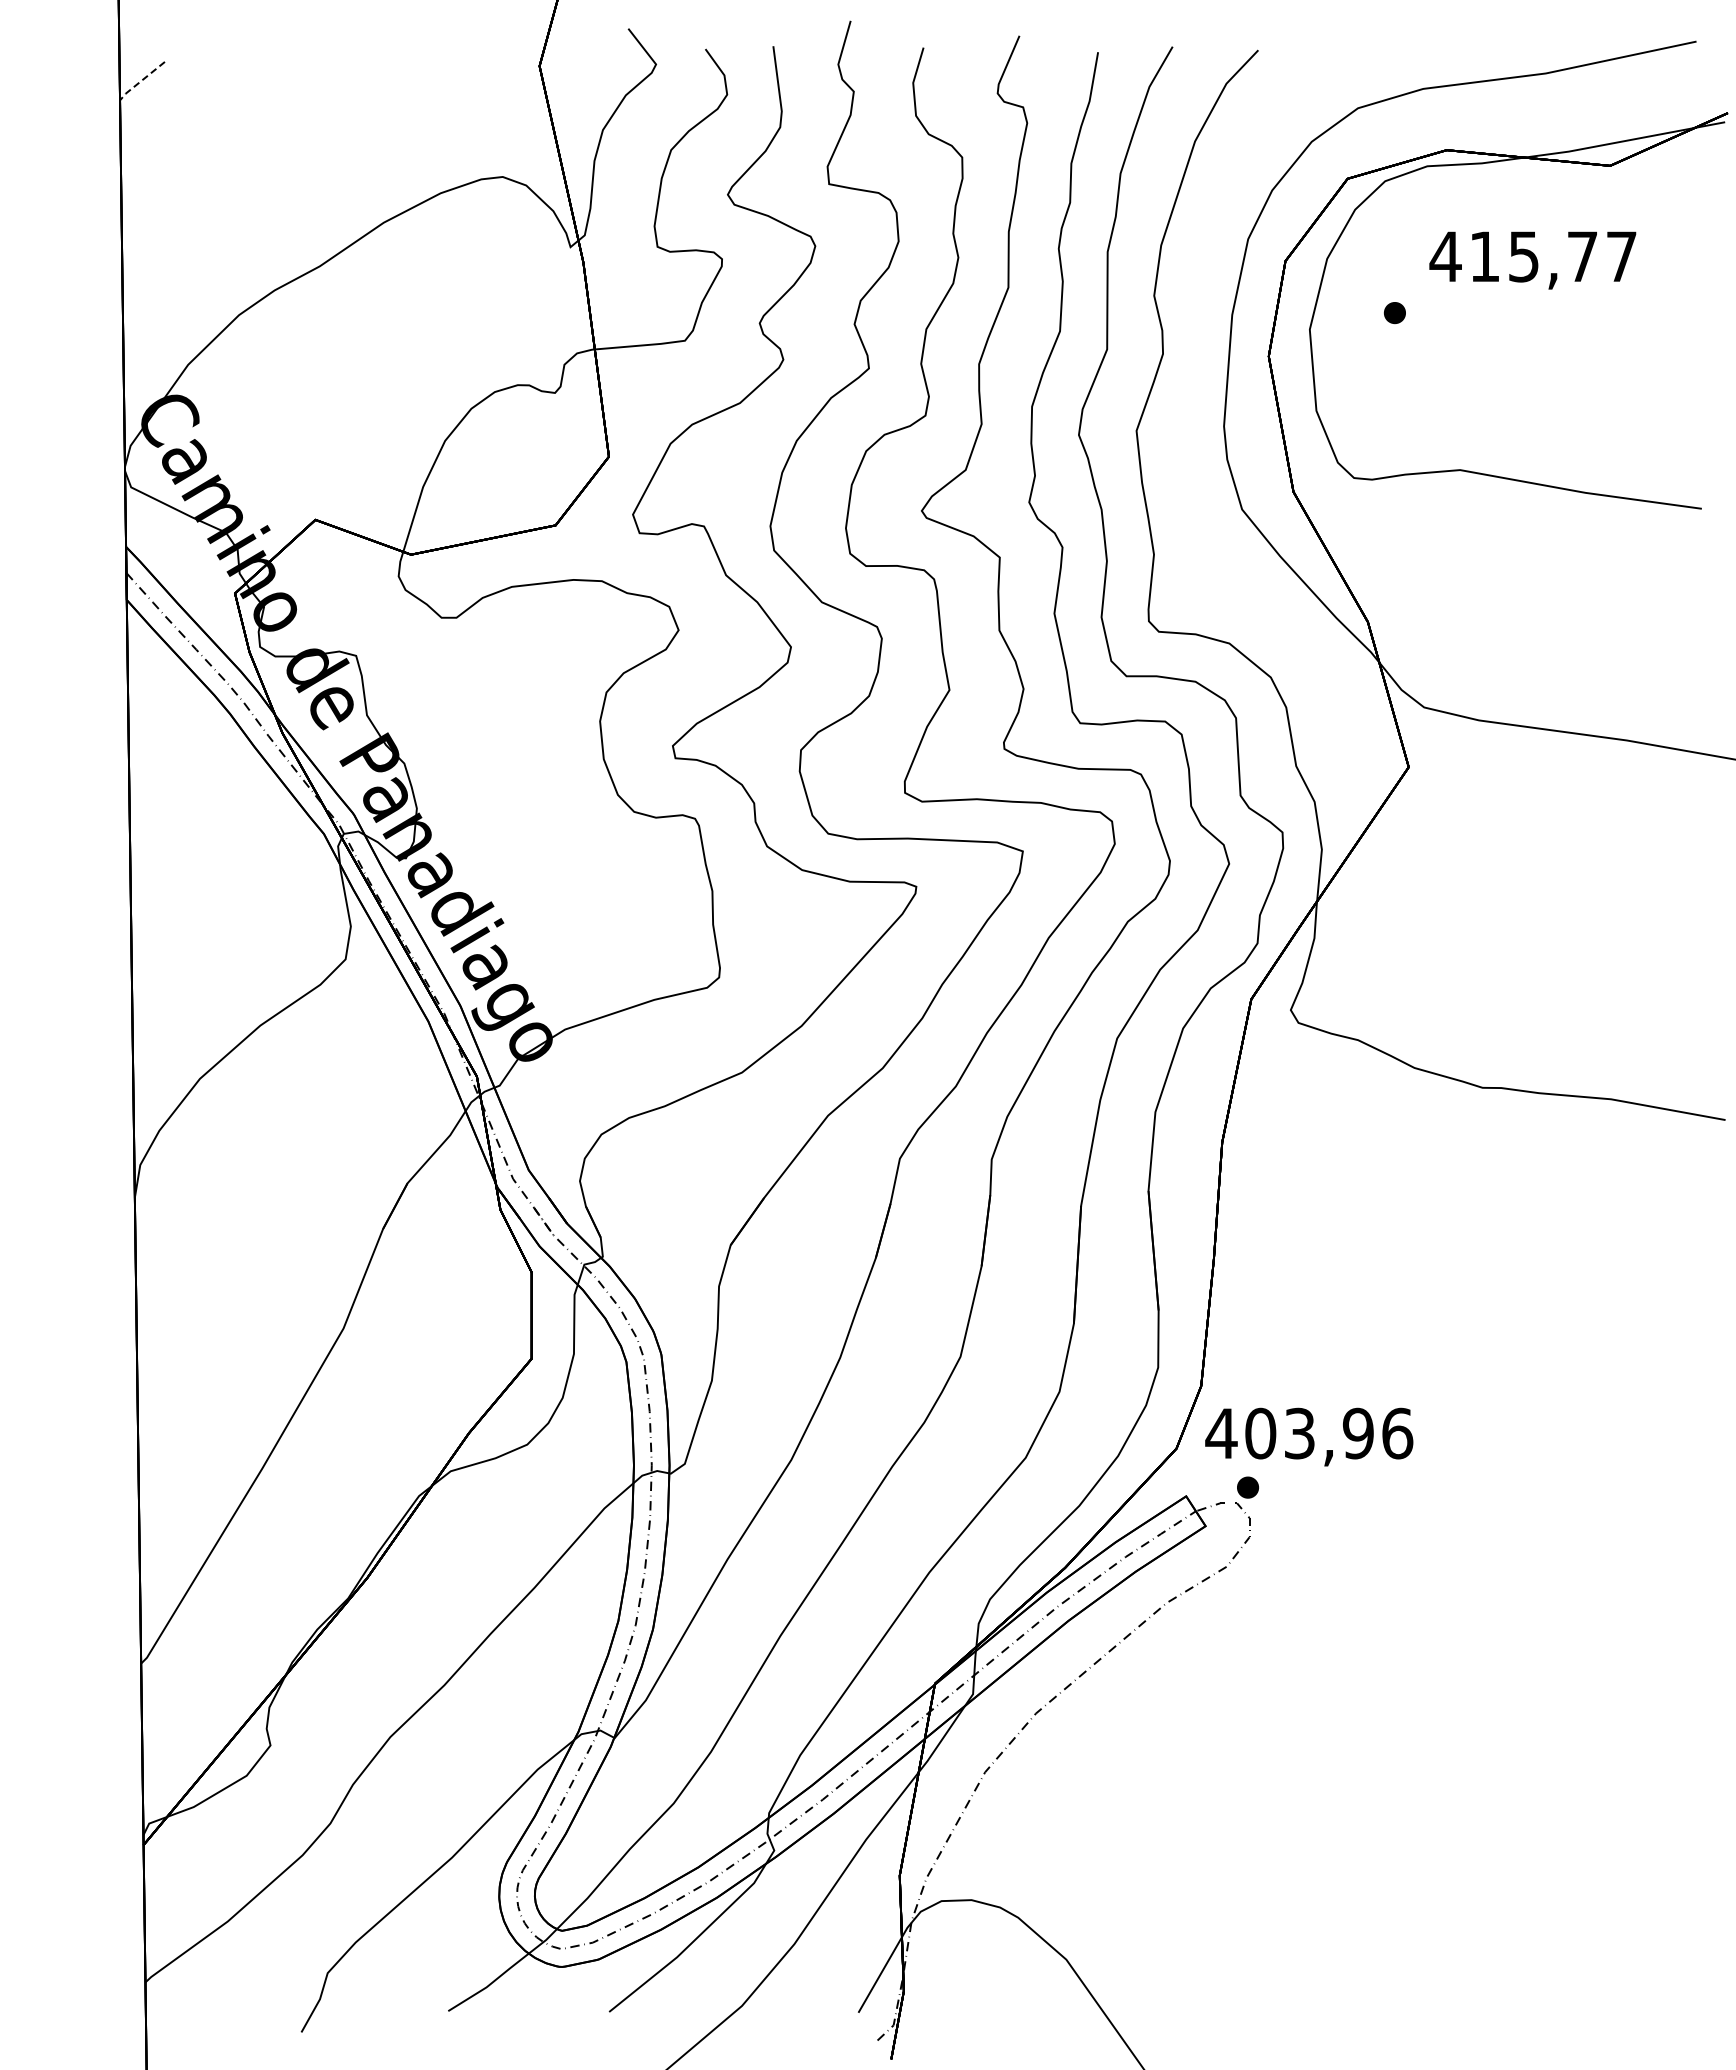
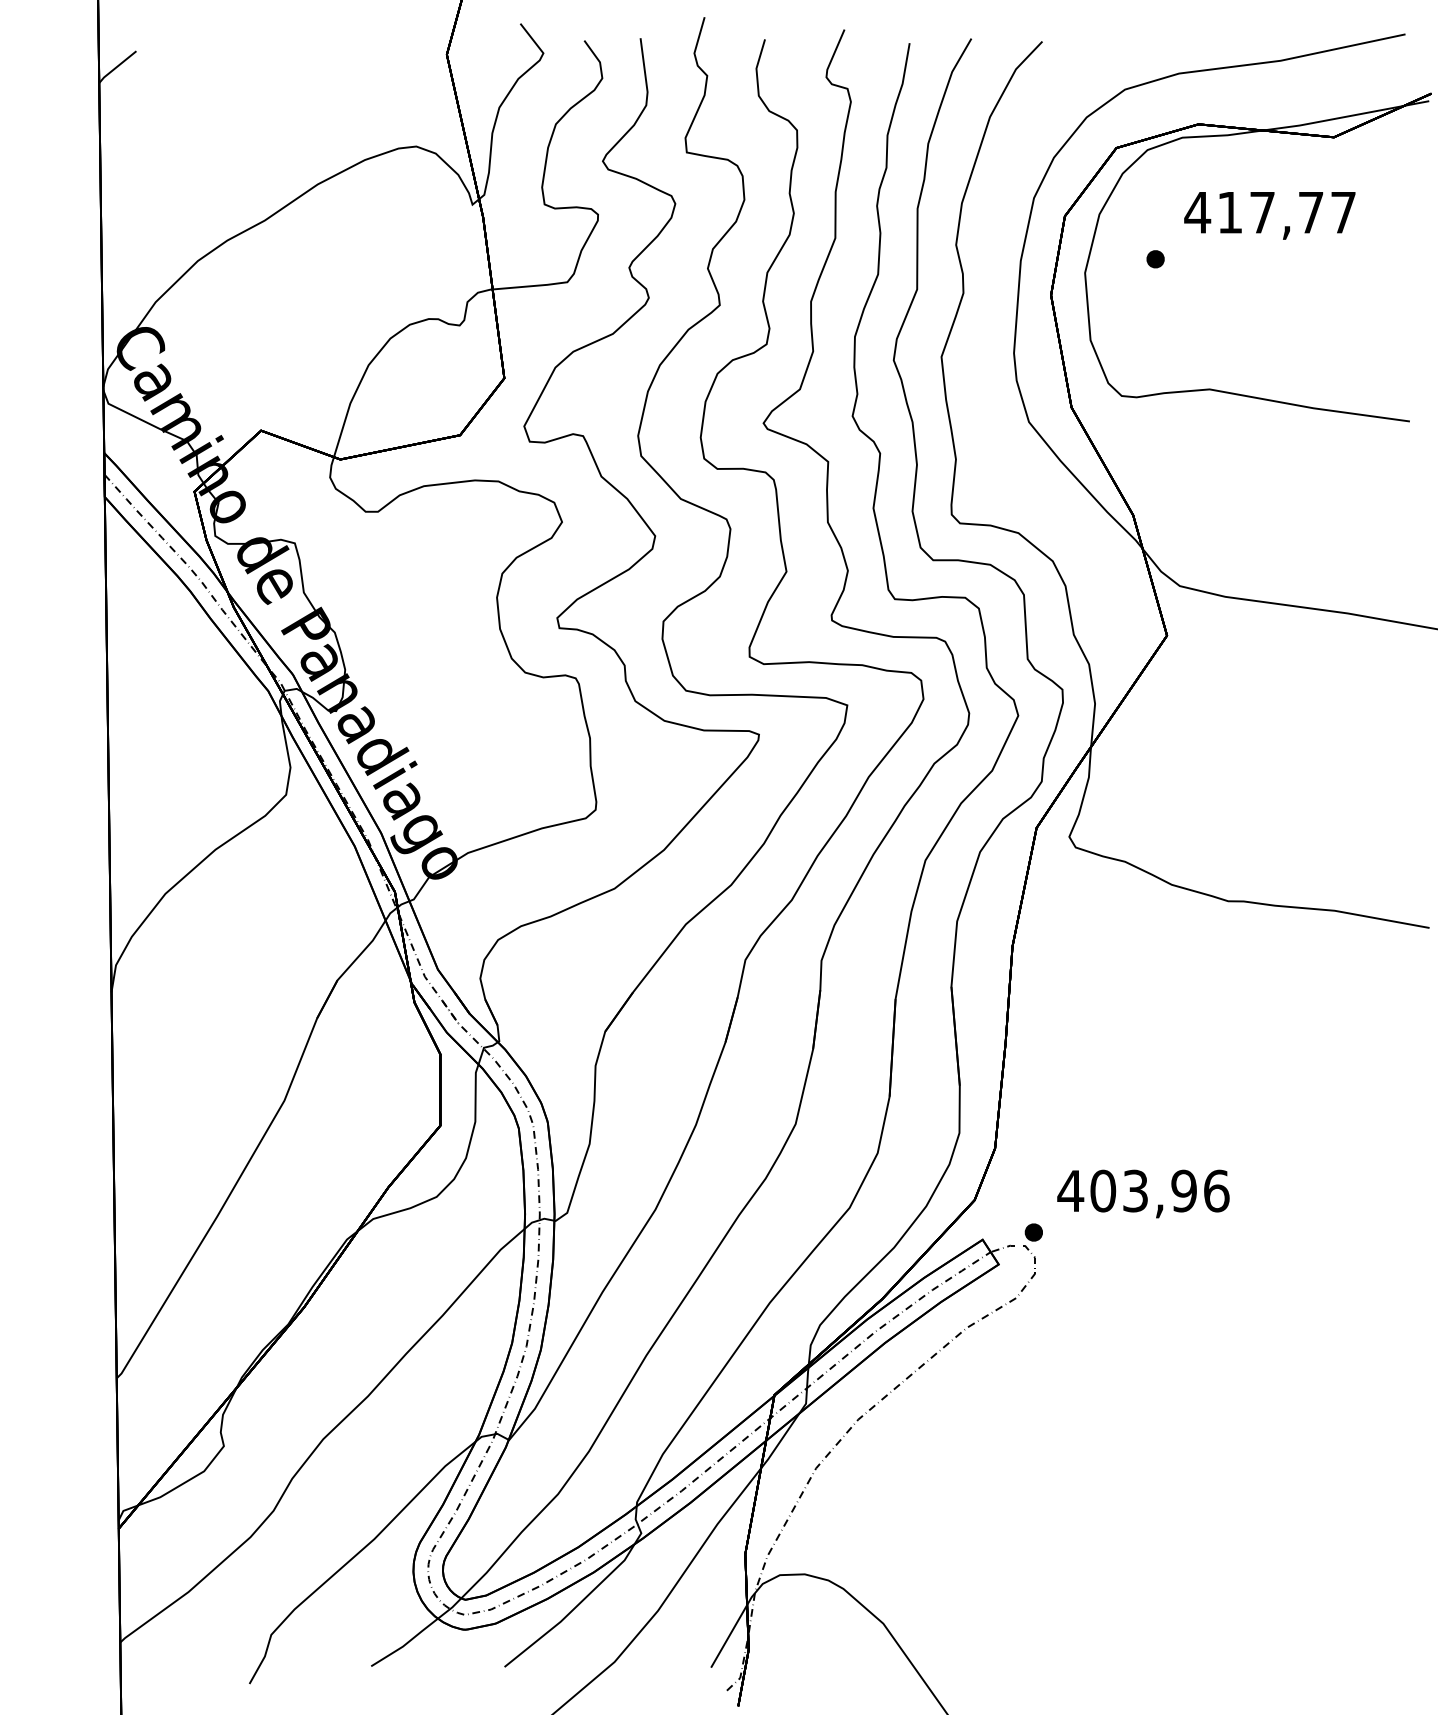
line: (141, 81) -> (117, 67), dashed -> solid
text: (1523, 256) -> (1262, 212), 415,77 -> 417,77
text: (1309, 1436) -> (1143, 1193), moved

